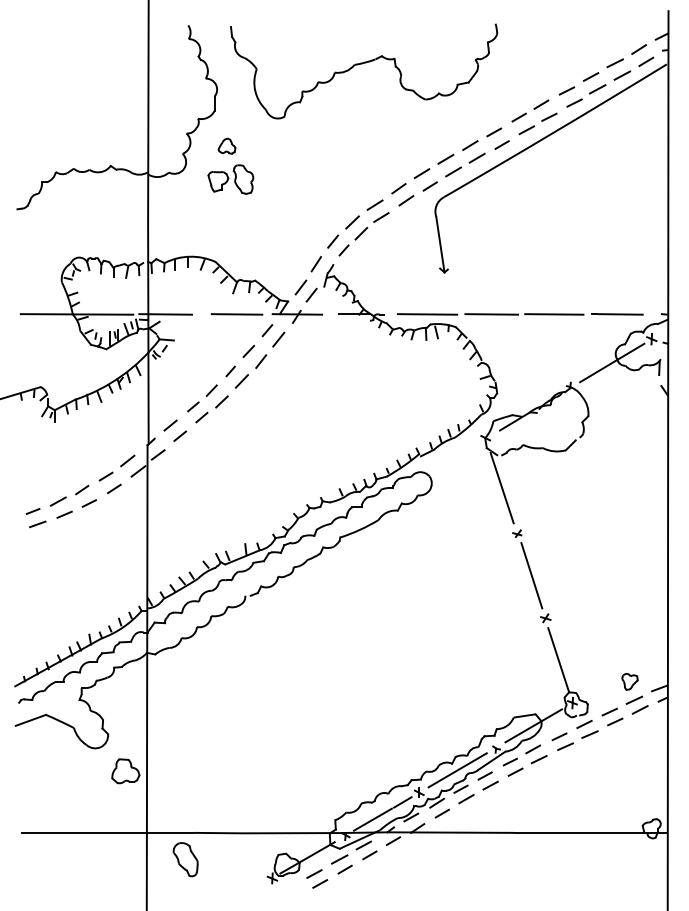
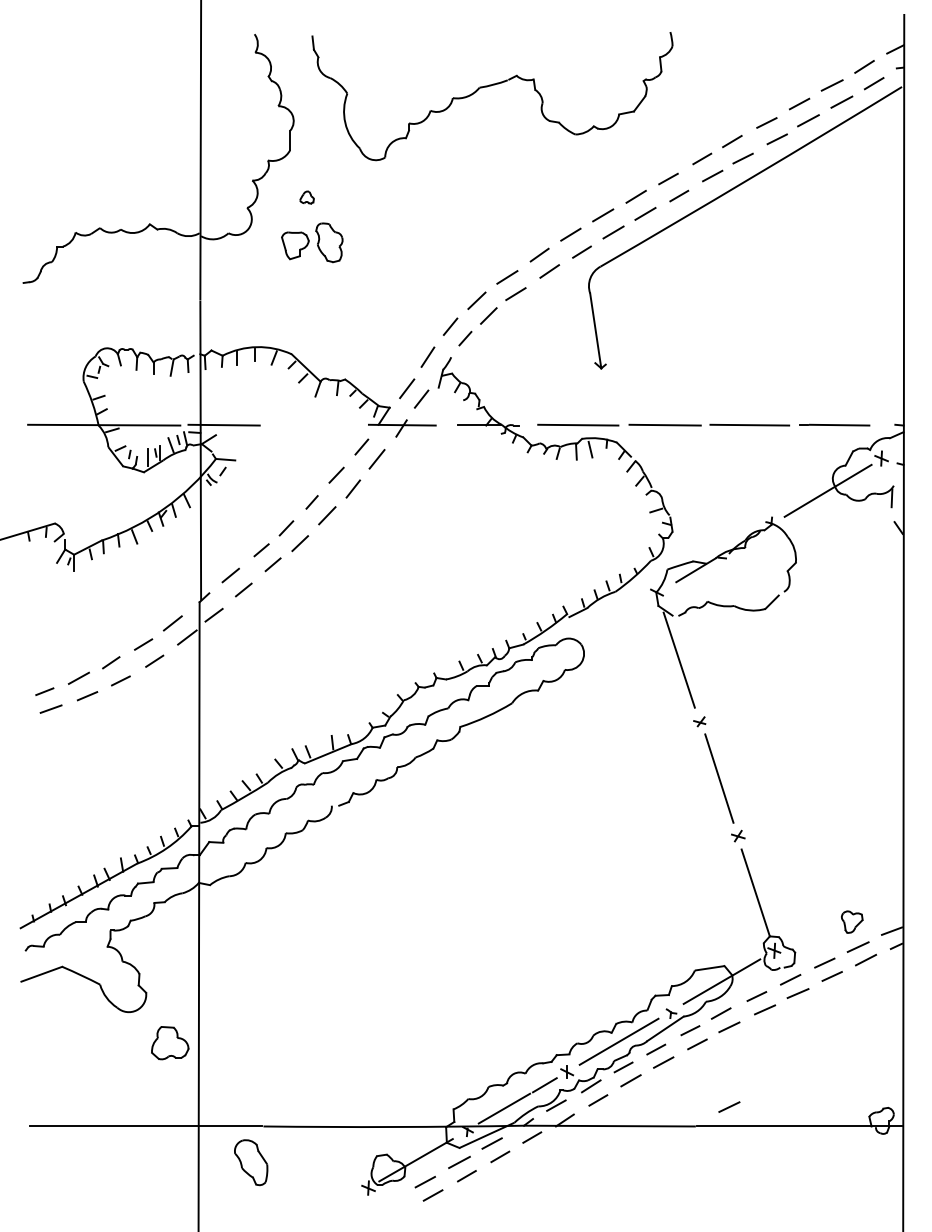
part: (226, 145) -> (306, 196), size x0.6
line: (236, 314) -> (319, 425), removed
line: (538, 818) -> (728, 1106), added

